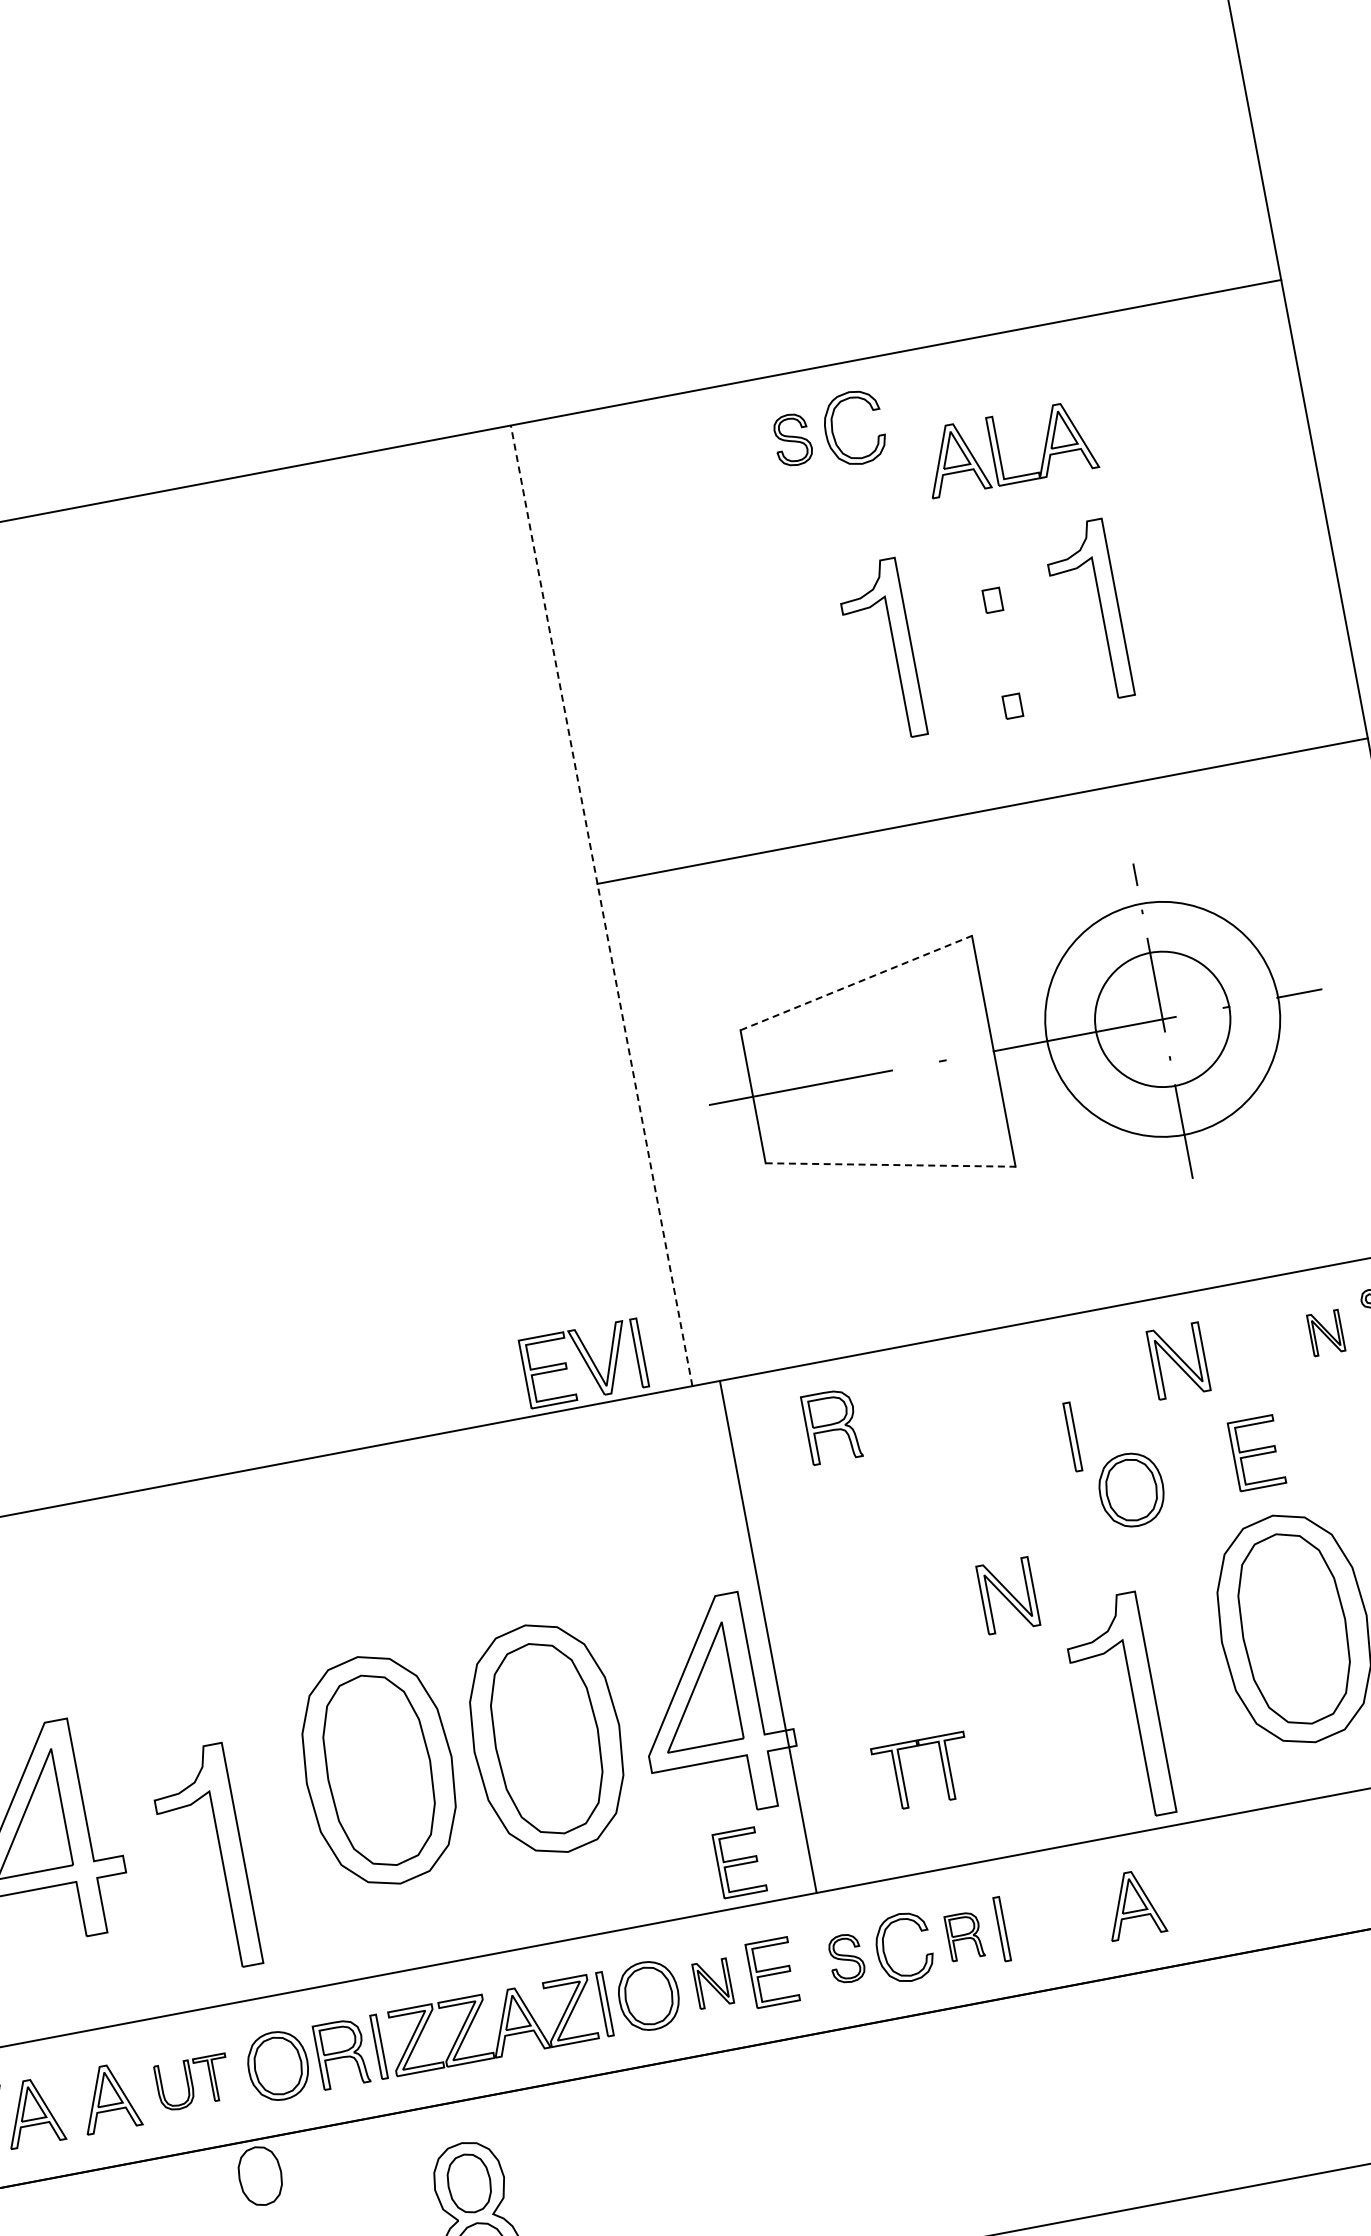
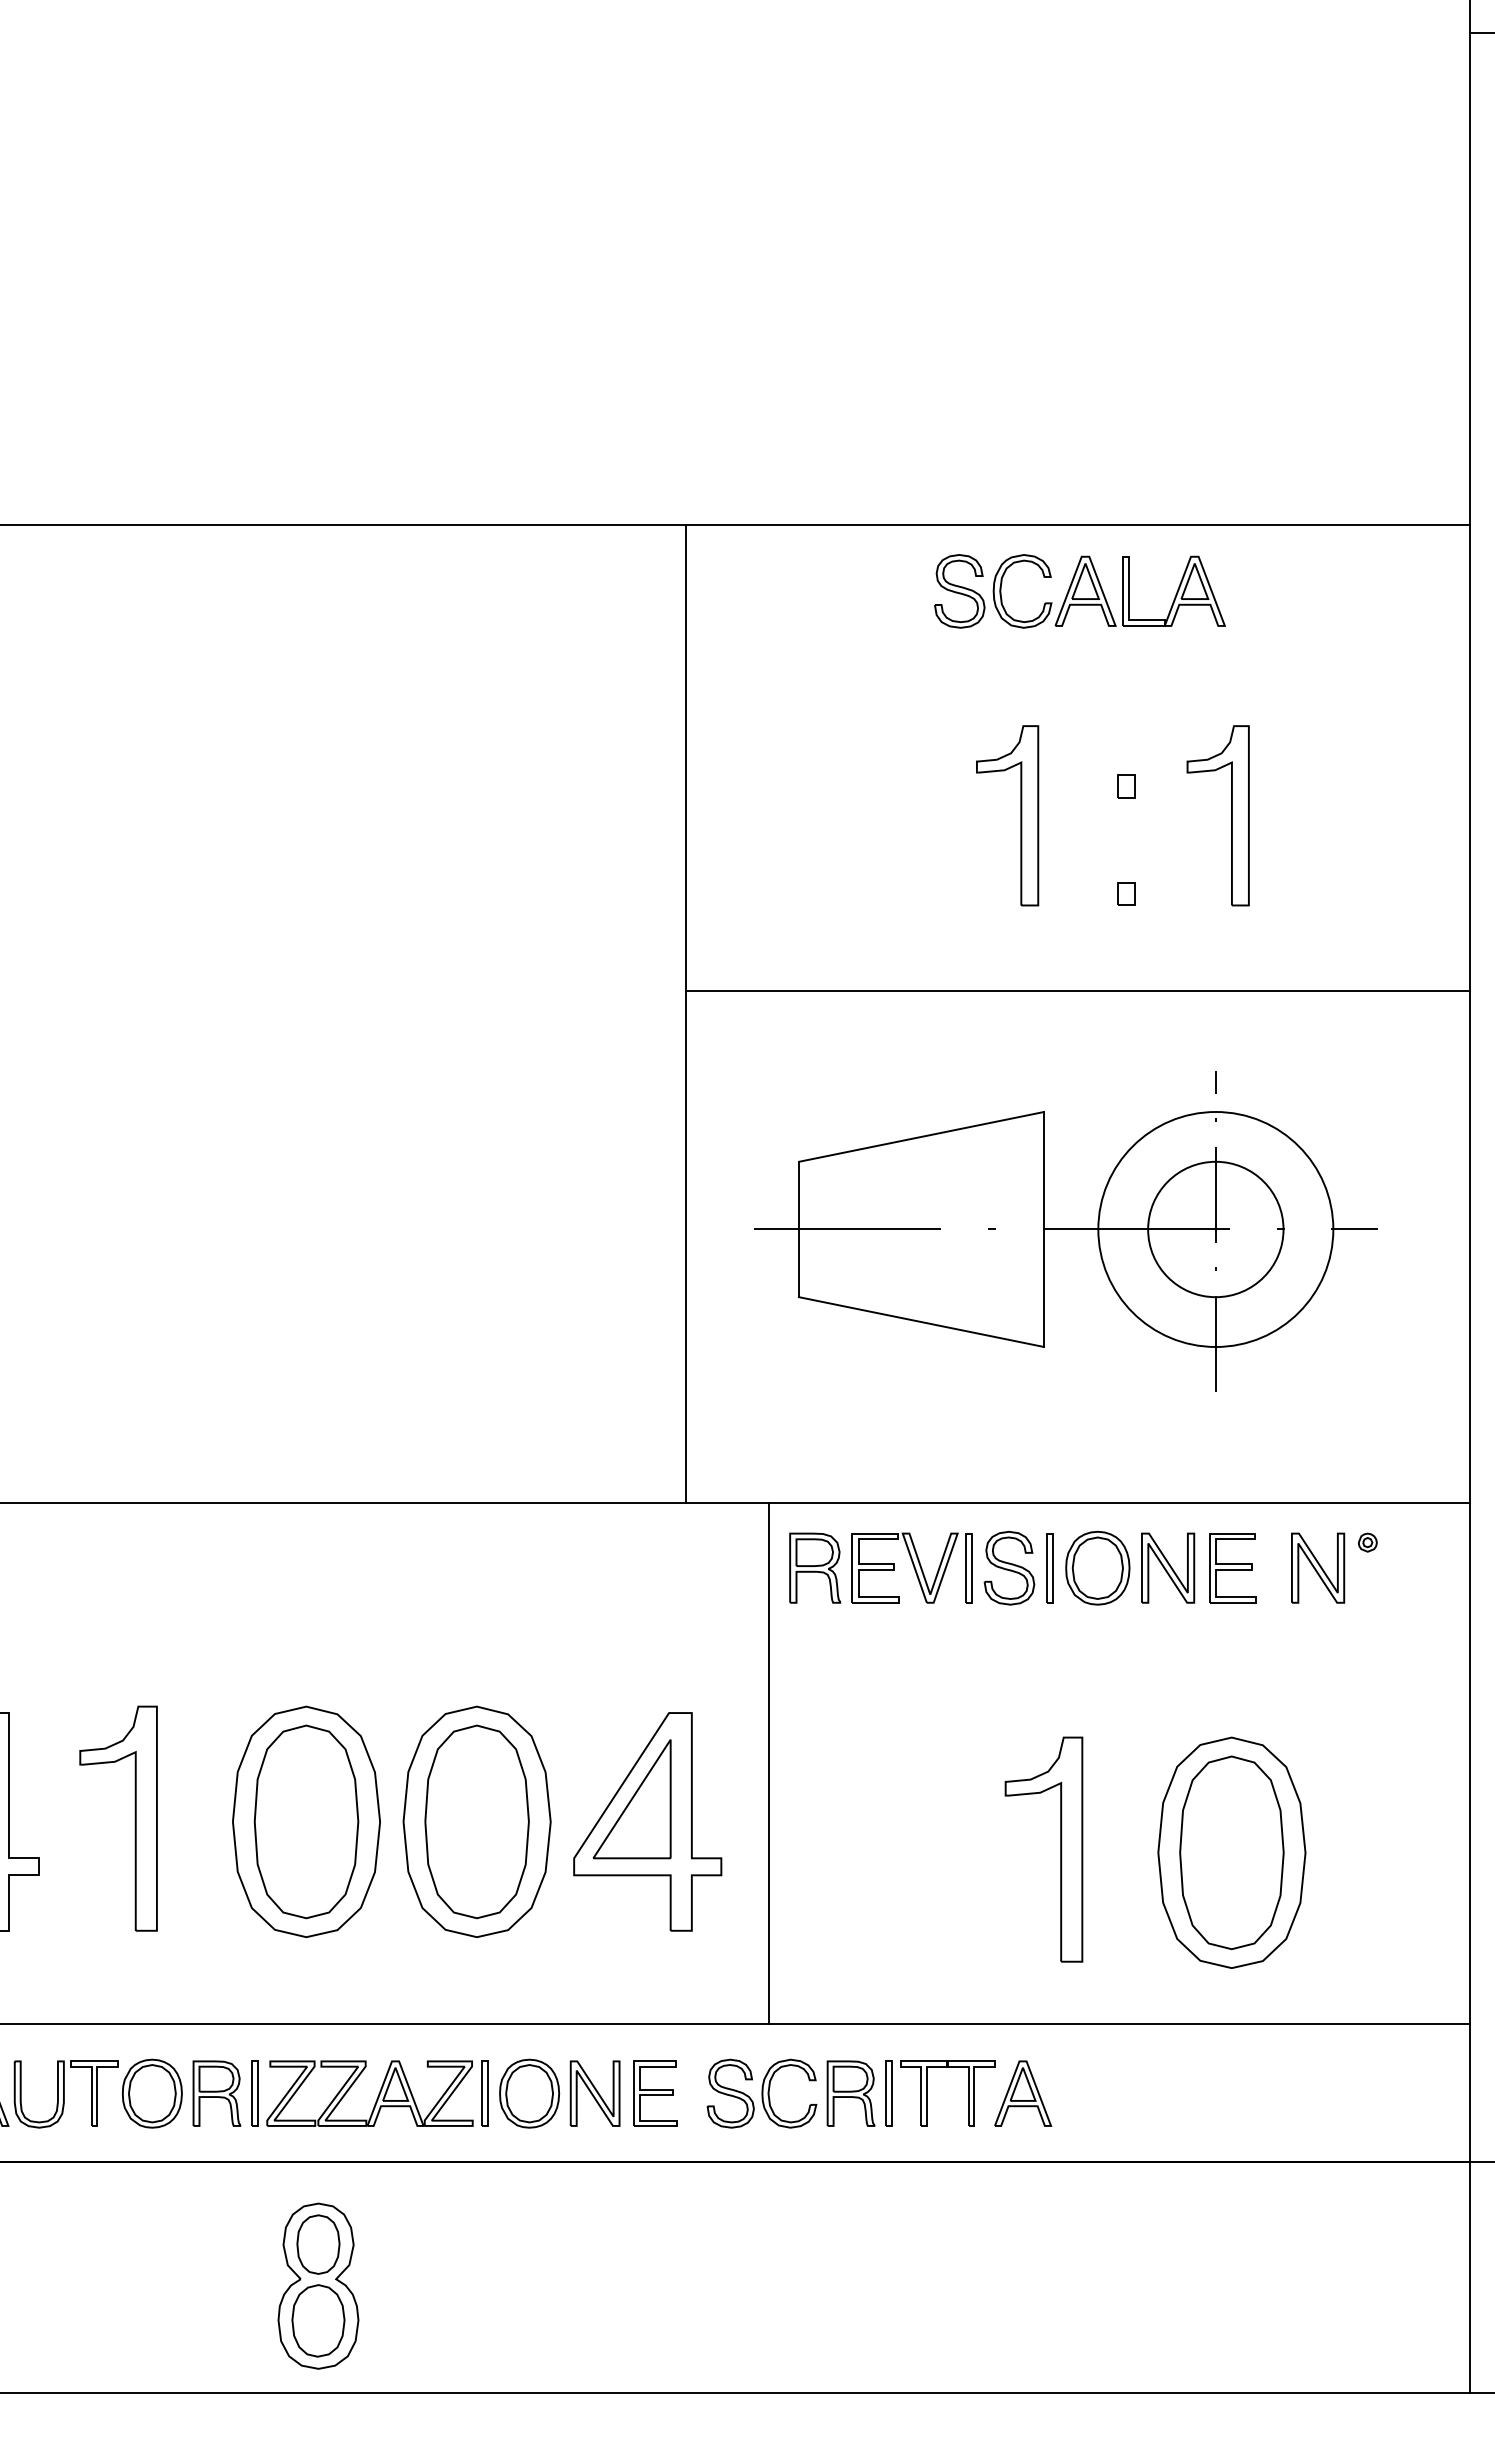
part: (792, 440) -> (959, 591), size x1.43
part: (998, 449) -> (1129, 590), moved
line: (601, 905) -> (685, 1013), dashed -> solid
line: (856, 982) -> (921, 1136), dashed -> solid
line: (890, 1165) -> (921, 1322), dashed -> solid
part: (1326, 1332) -> (1318, 1567), size x1.67
part: (583, 1362) -> (911, 1567), moved
part: (1022, 1390) -> (1009, 1568), added
part: (1072, 1437) -> (1049, 1568), moved
part: (1256, 1453) -> (1232, 1568), moved
part: (1131, 1489) -> (1097, 1567), moved
part: (1008, 1595) -> (957, 1766), removed
line: (768, 1636) -> (768, 1762), moved
part: (1134, 1705) -> (1060, 1849), moved
part: (903, 1775) -> (927, 2093), moved
part: (220, 1856) -> (134, 1818), moved
part: (739, 1862) -> (643, 1979), removed
part: (964, 1936) -> (850, 2093), size x1.43
part: (846, 1958) -> (730, 2093), size x1.43
part: (712, 1983) -> (594, 2093), size x1.43
part: (192, 2082) -> (65, 2094), size x1.43
part: (260, 2176) -> (114, 2198), removed

